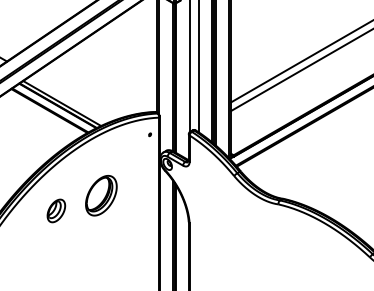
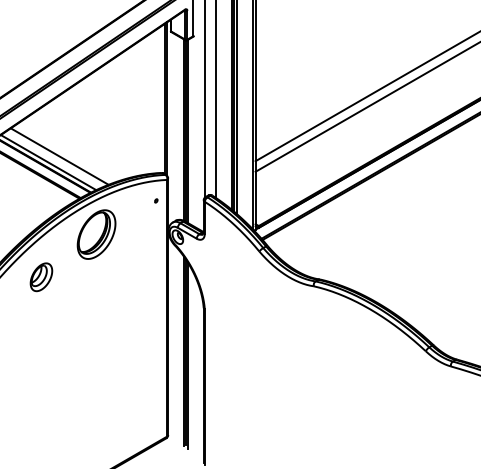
line: (71, 98) -> (59, 156), added
part: (101, 195) -> (96, 234), moved
part: (56, 211) -> (41, 277), moved

